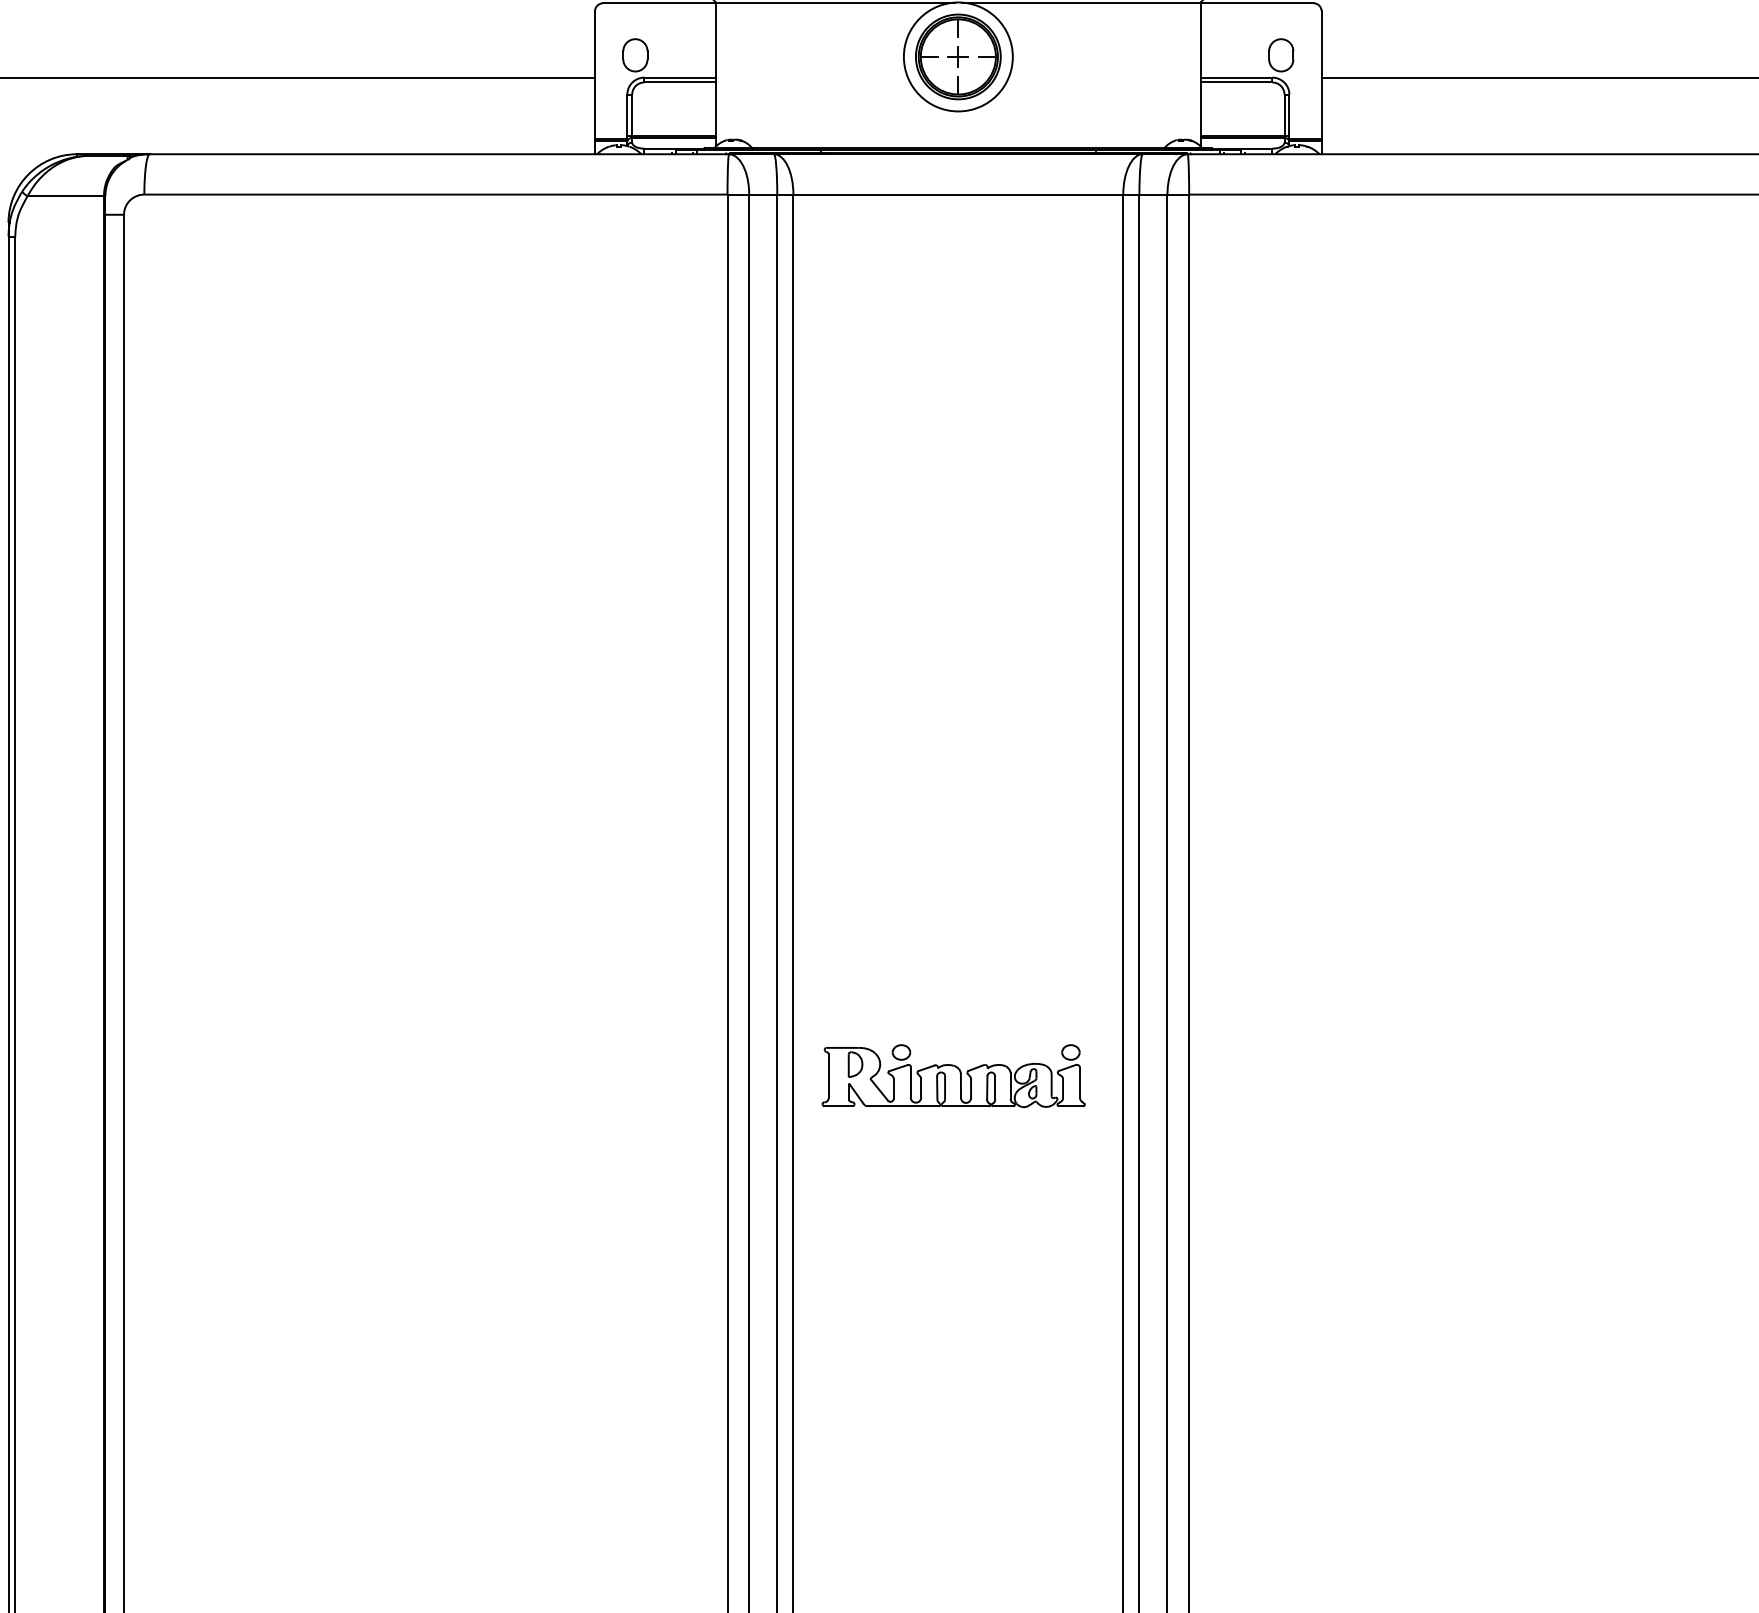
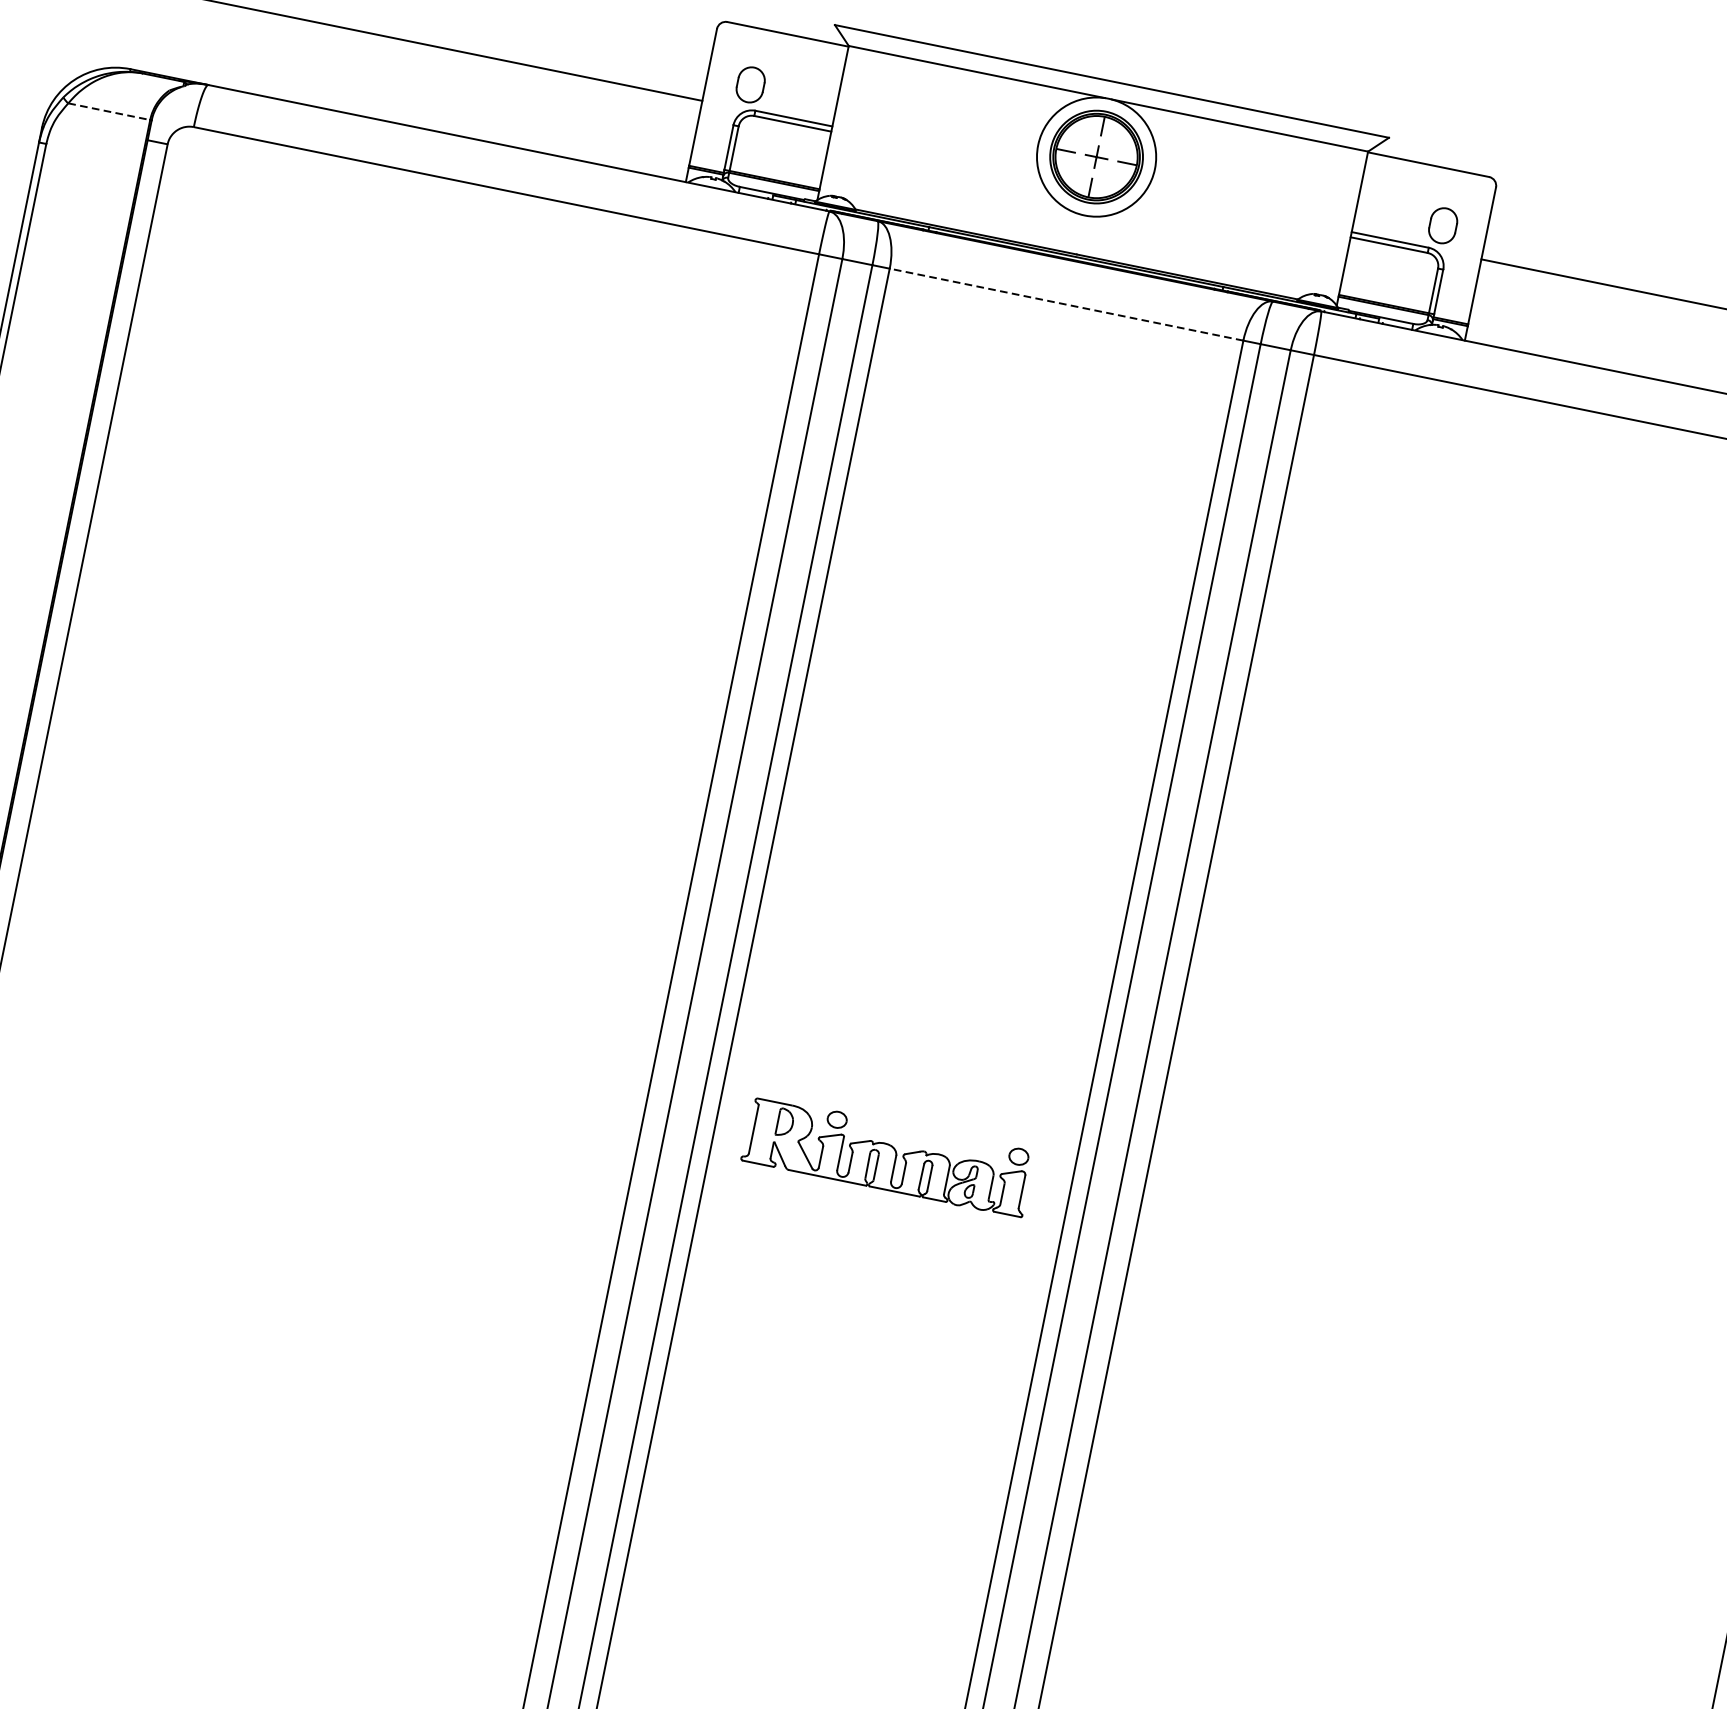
line: (958, 194) -> (1066, 304), solid -> dashed
line: (66, 196) -> (109, 112), solid -> dashed
part: (953, 1076) -> (887, 1156), moved

